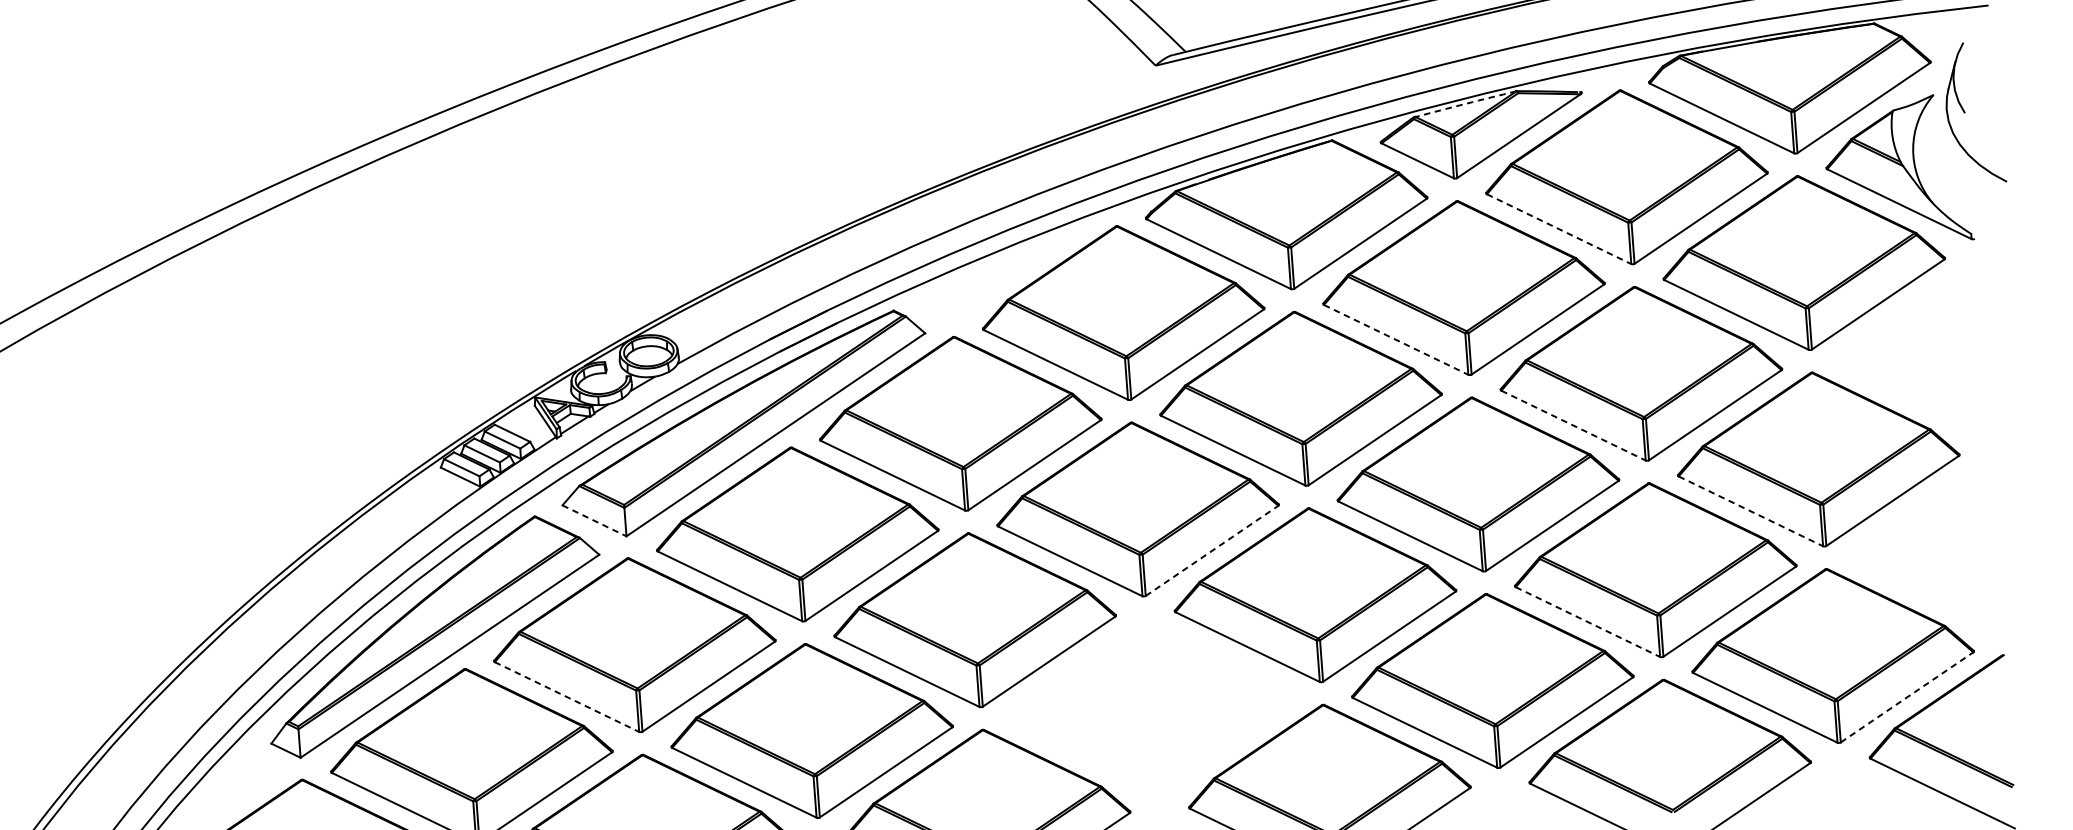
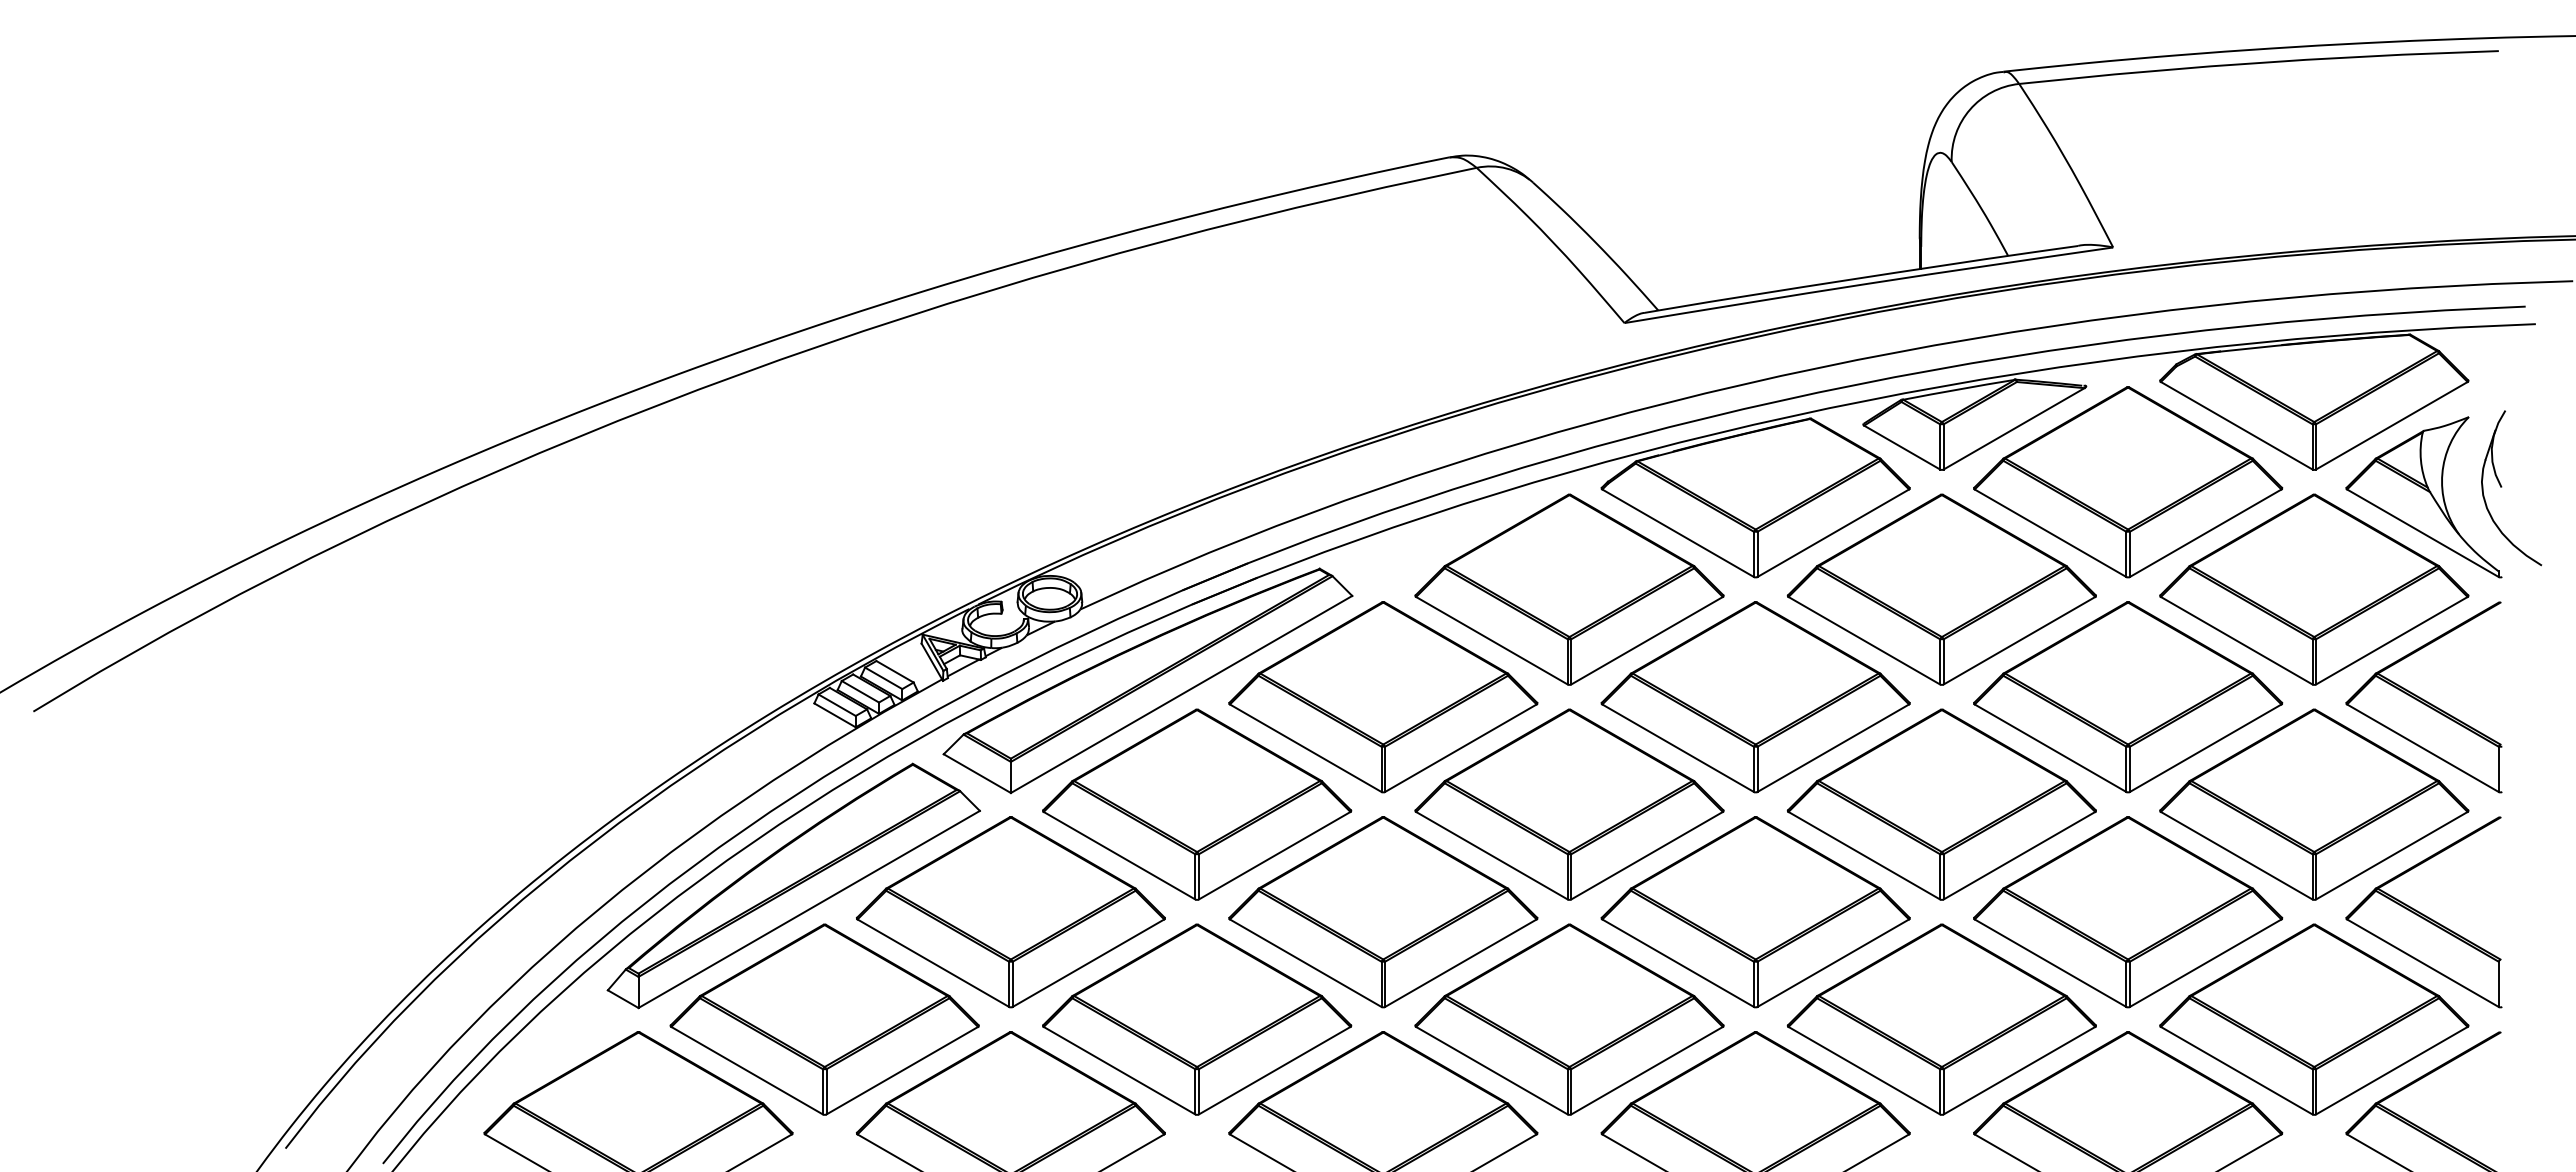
arc: (1466, 103) -> (1959, 389), dashed -> solid
part: (1965, 112) -> (2502, 486), moved
line: (1559, 229) -> (2050, 533), dashed -> solid
line: (1396, 339) -> (1864, 640), dashed -> solid
part: (1910, 354) -> (2423, 697), added
line: (1573, 425) -> (2050, 748), dashed -> solid
line: (1750, 511) -> (2236, 855), dashed -> solid
line: (594, 520) -> (977, 773), dashed -> solid
line: (1212, 550) -> (1647, 855), dashed -> solid
part: (1925, 550) -> (2423, 912), added
line: (1587, 622) -> (2050, 963), dashed -> solid
line: (567, 697) -> (933, 963), dashed -> solid
line: (1906, 697) -> (2391, 1070), dashed -> solid
part: (1152, 705) -> (1569, 1019), added

